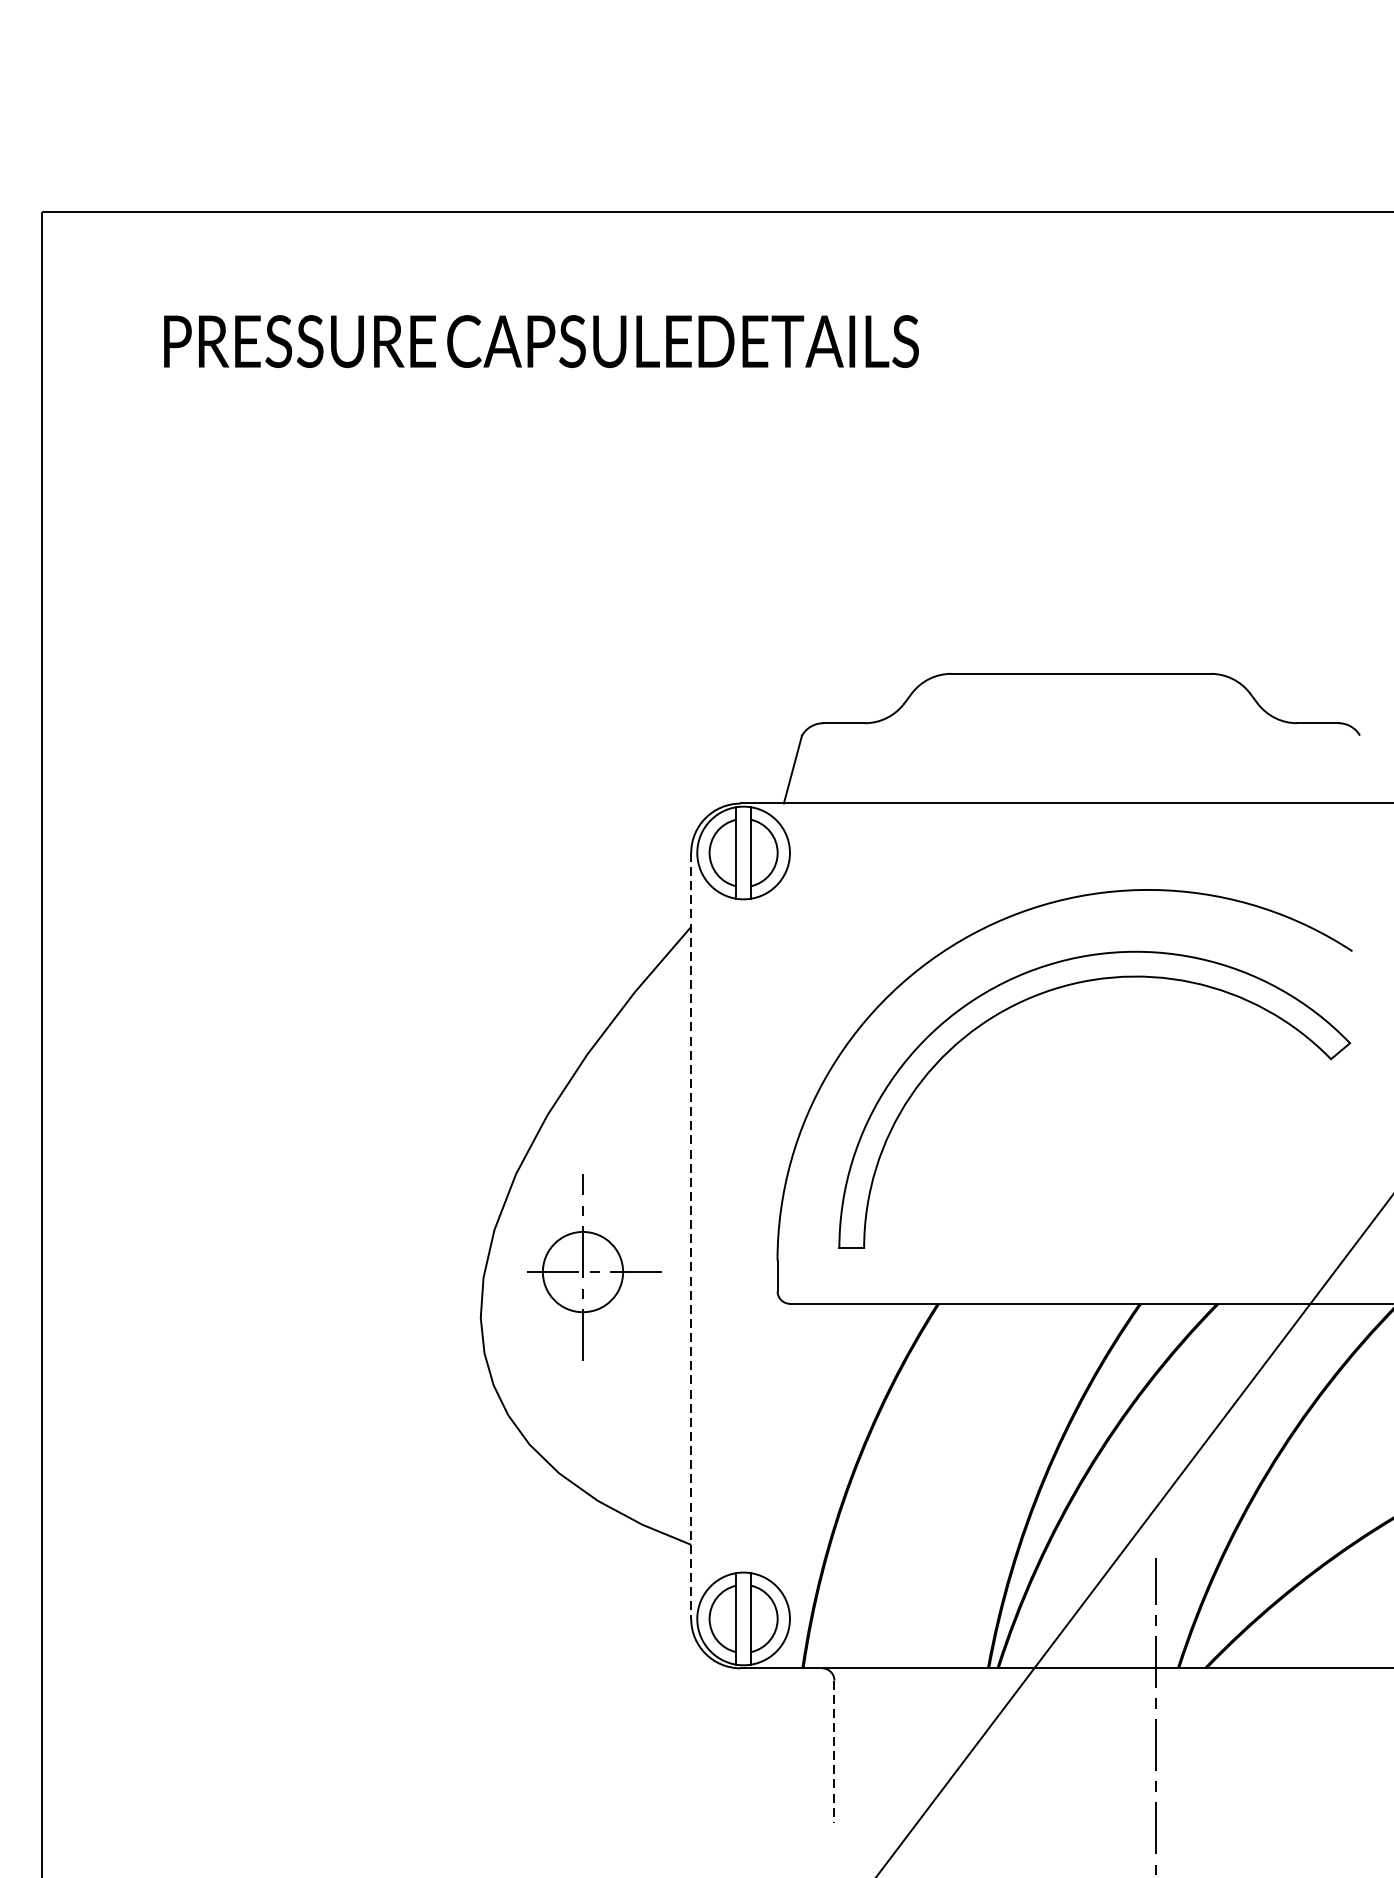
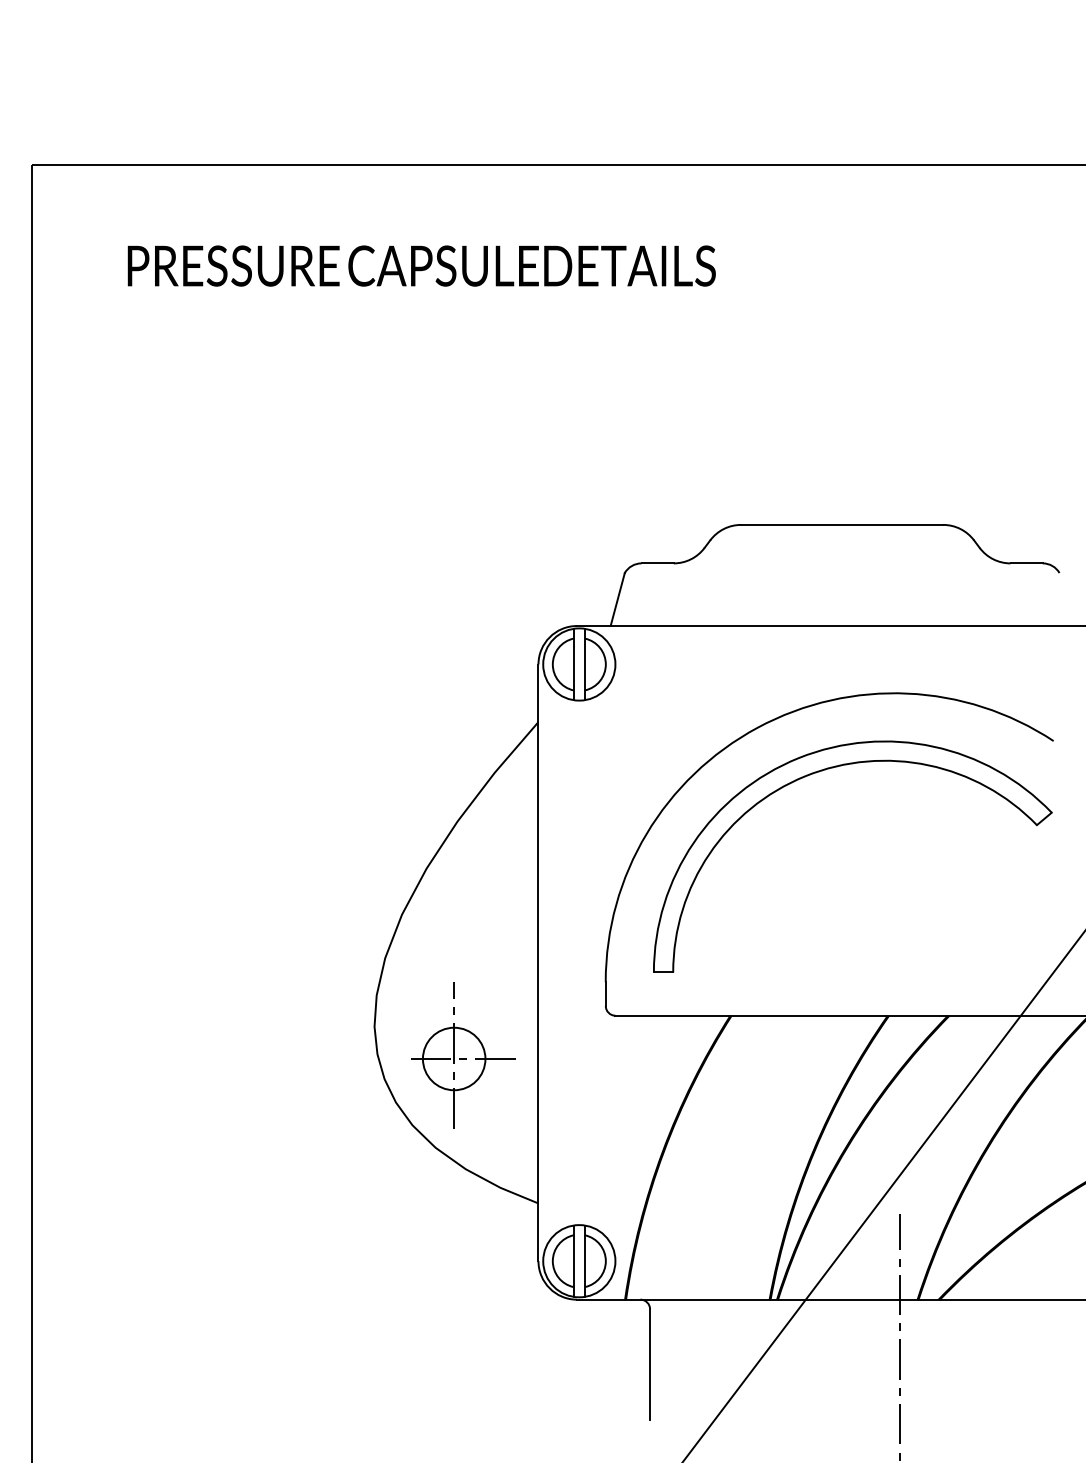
line: (691, 1236) -> (538, 963), dashed -> solid
part: (594, 1267) -> (463, 1055), moved
line: (834, 1752) -> (650, 1365), dashed -> solid

